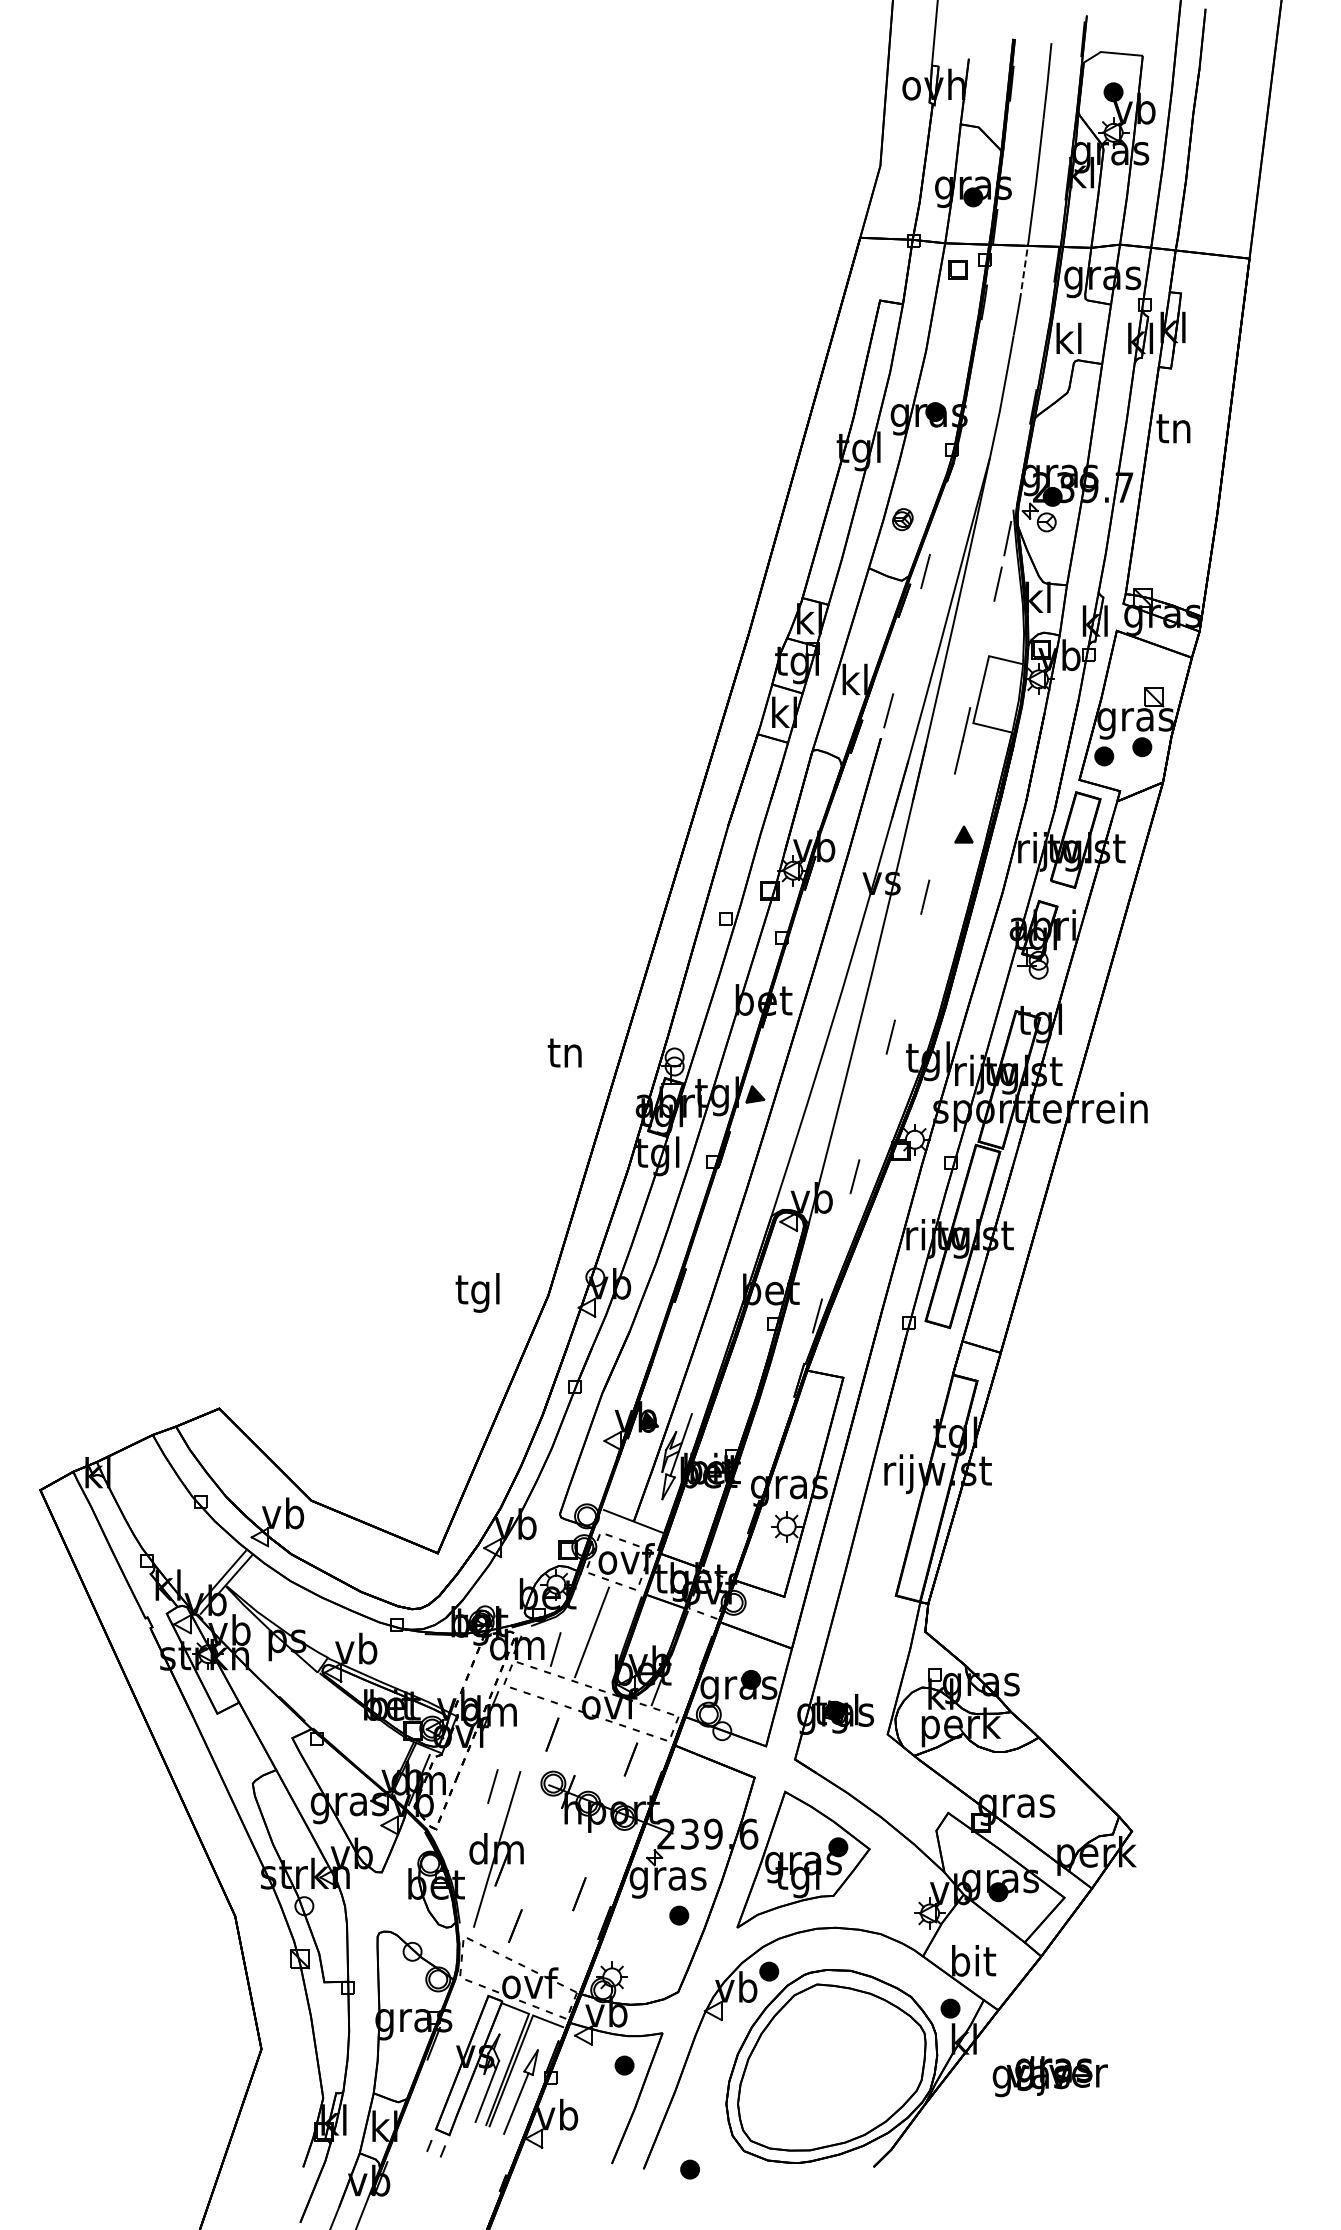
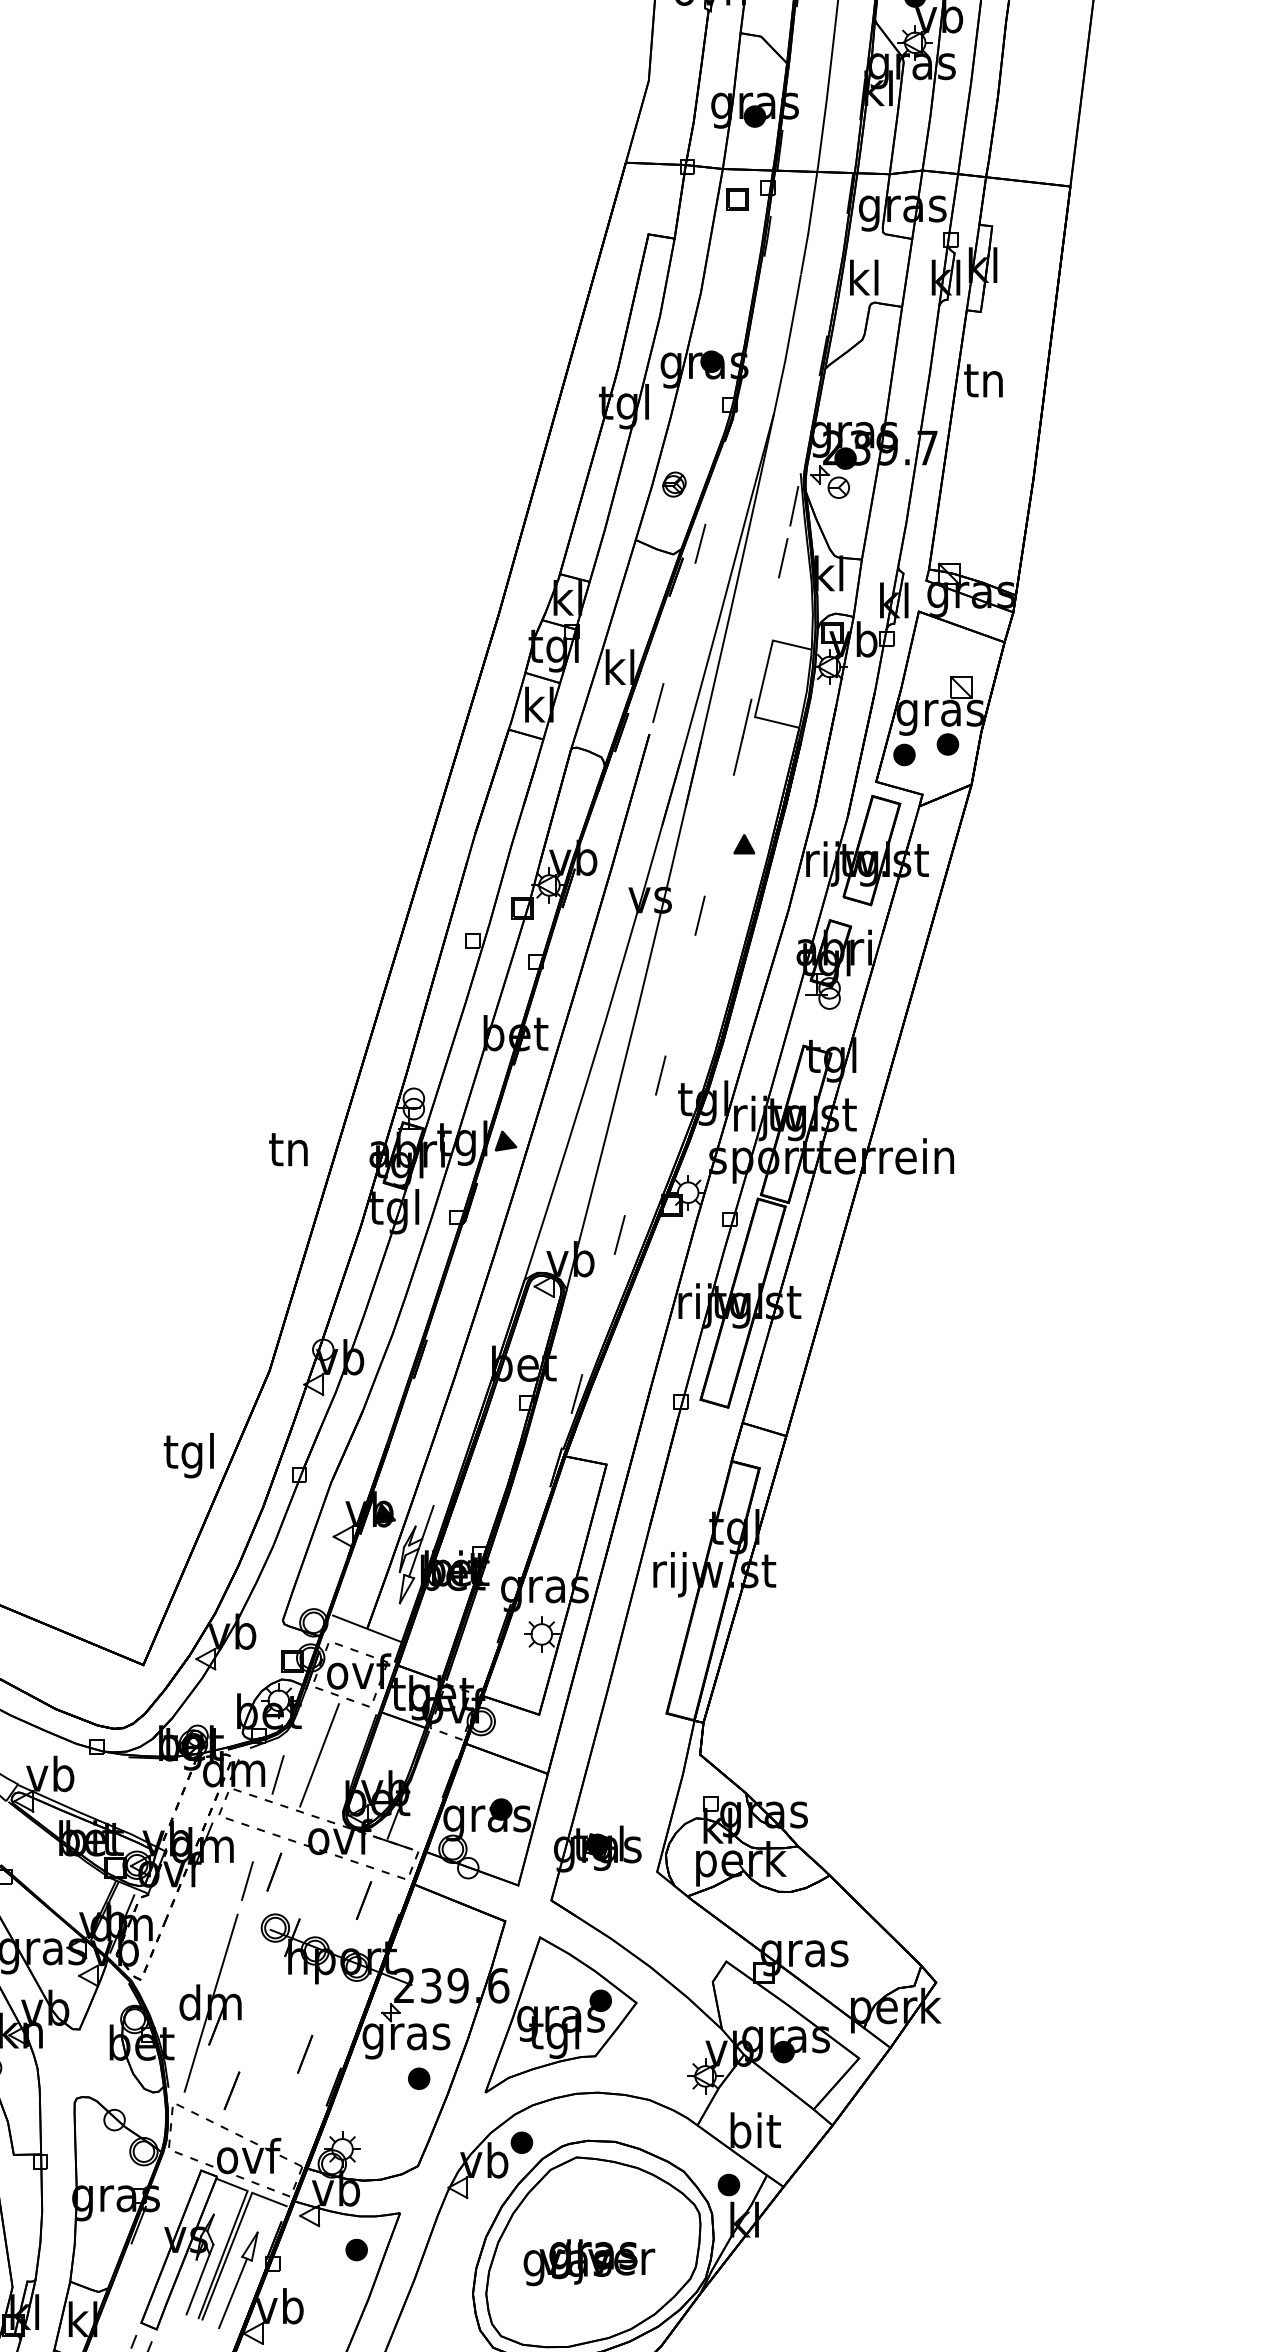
line: (1024, 272) -> (813, 202), dashed -> solid
text: (564, 1052) -> (288, 1149), moved
text: (477, 1292) -> (188, 1455), moved
line: (658, 1709) -> (395, 1843), added
line: (492, 1786) -> (246, 1881), moved
text: (1049, 2076) -> (588, 2262), moved

